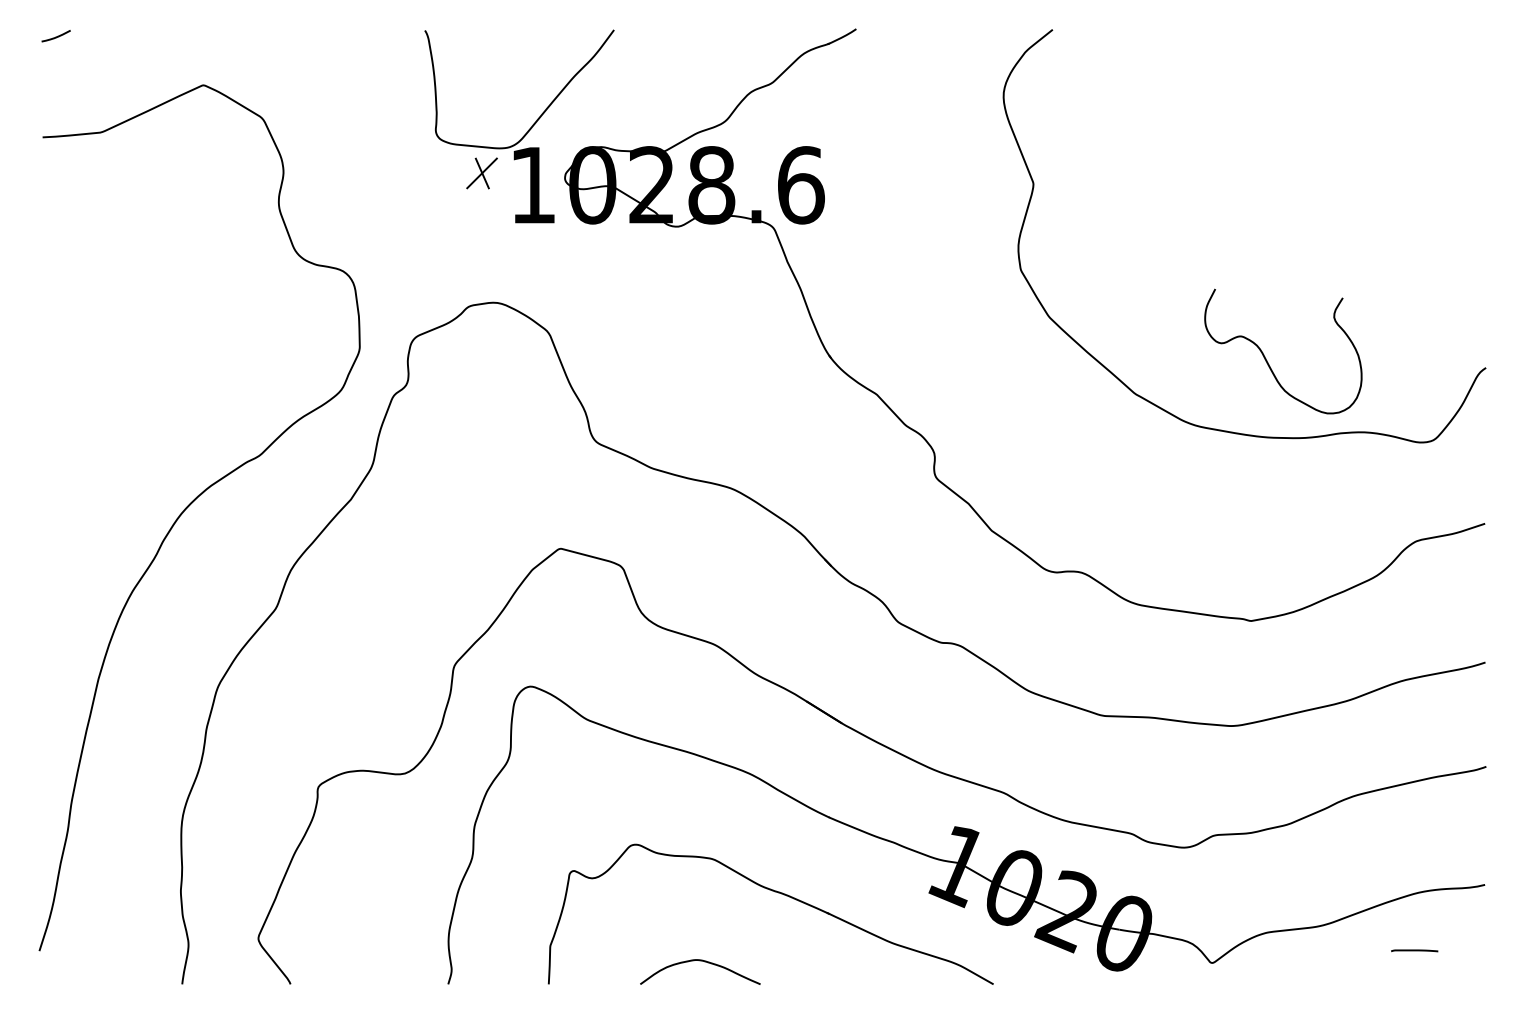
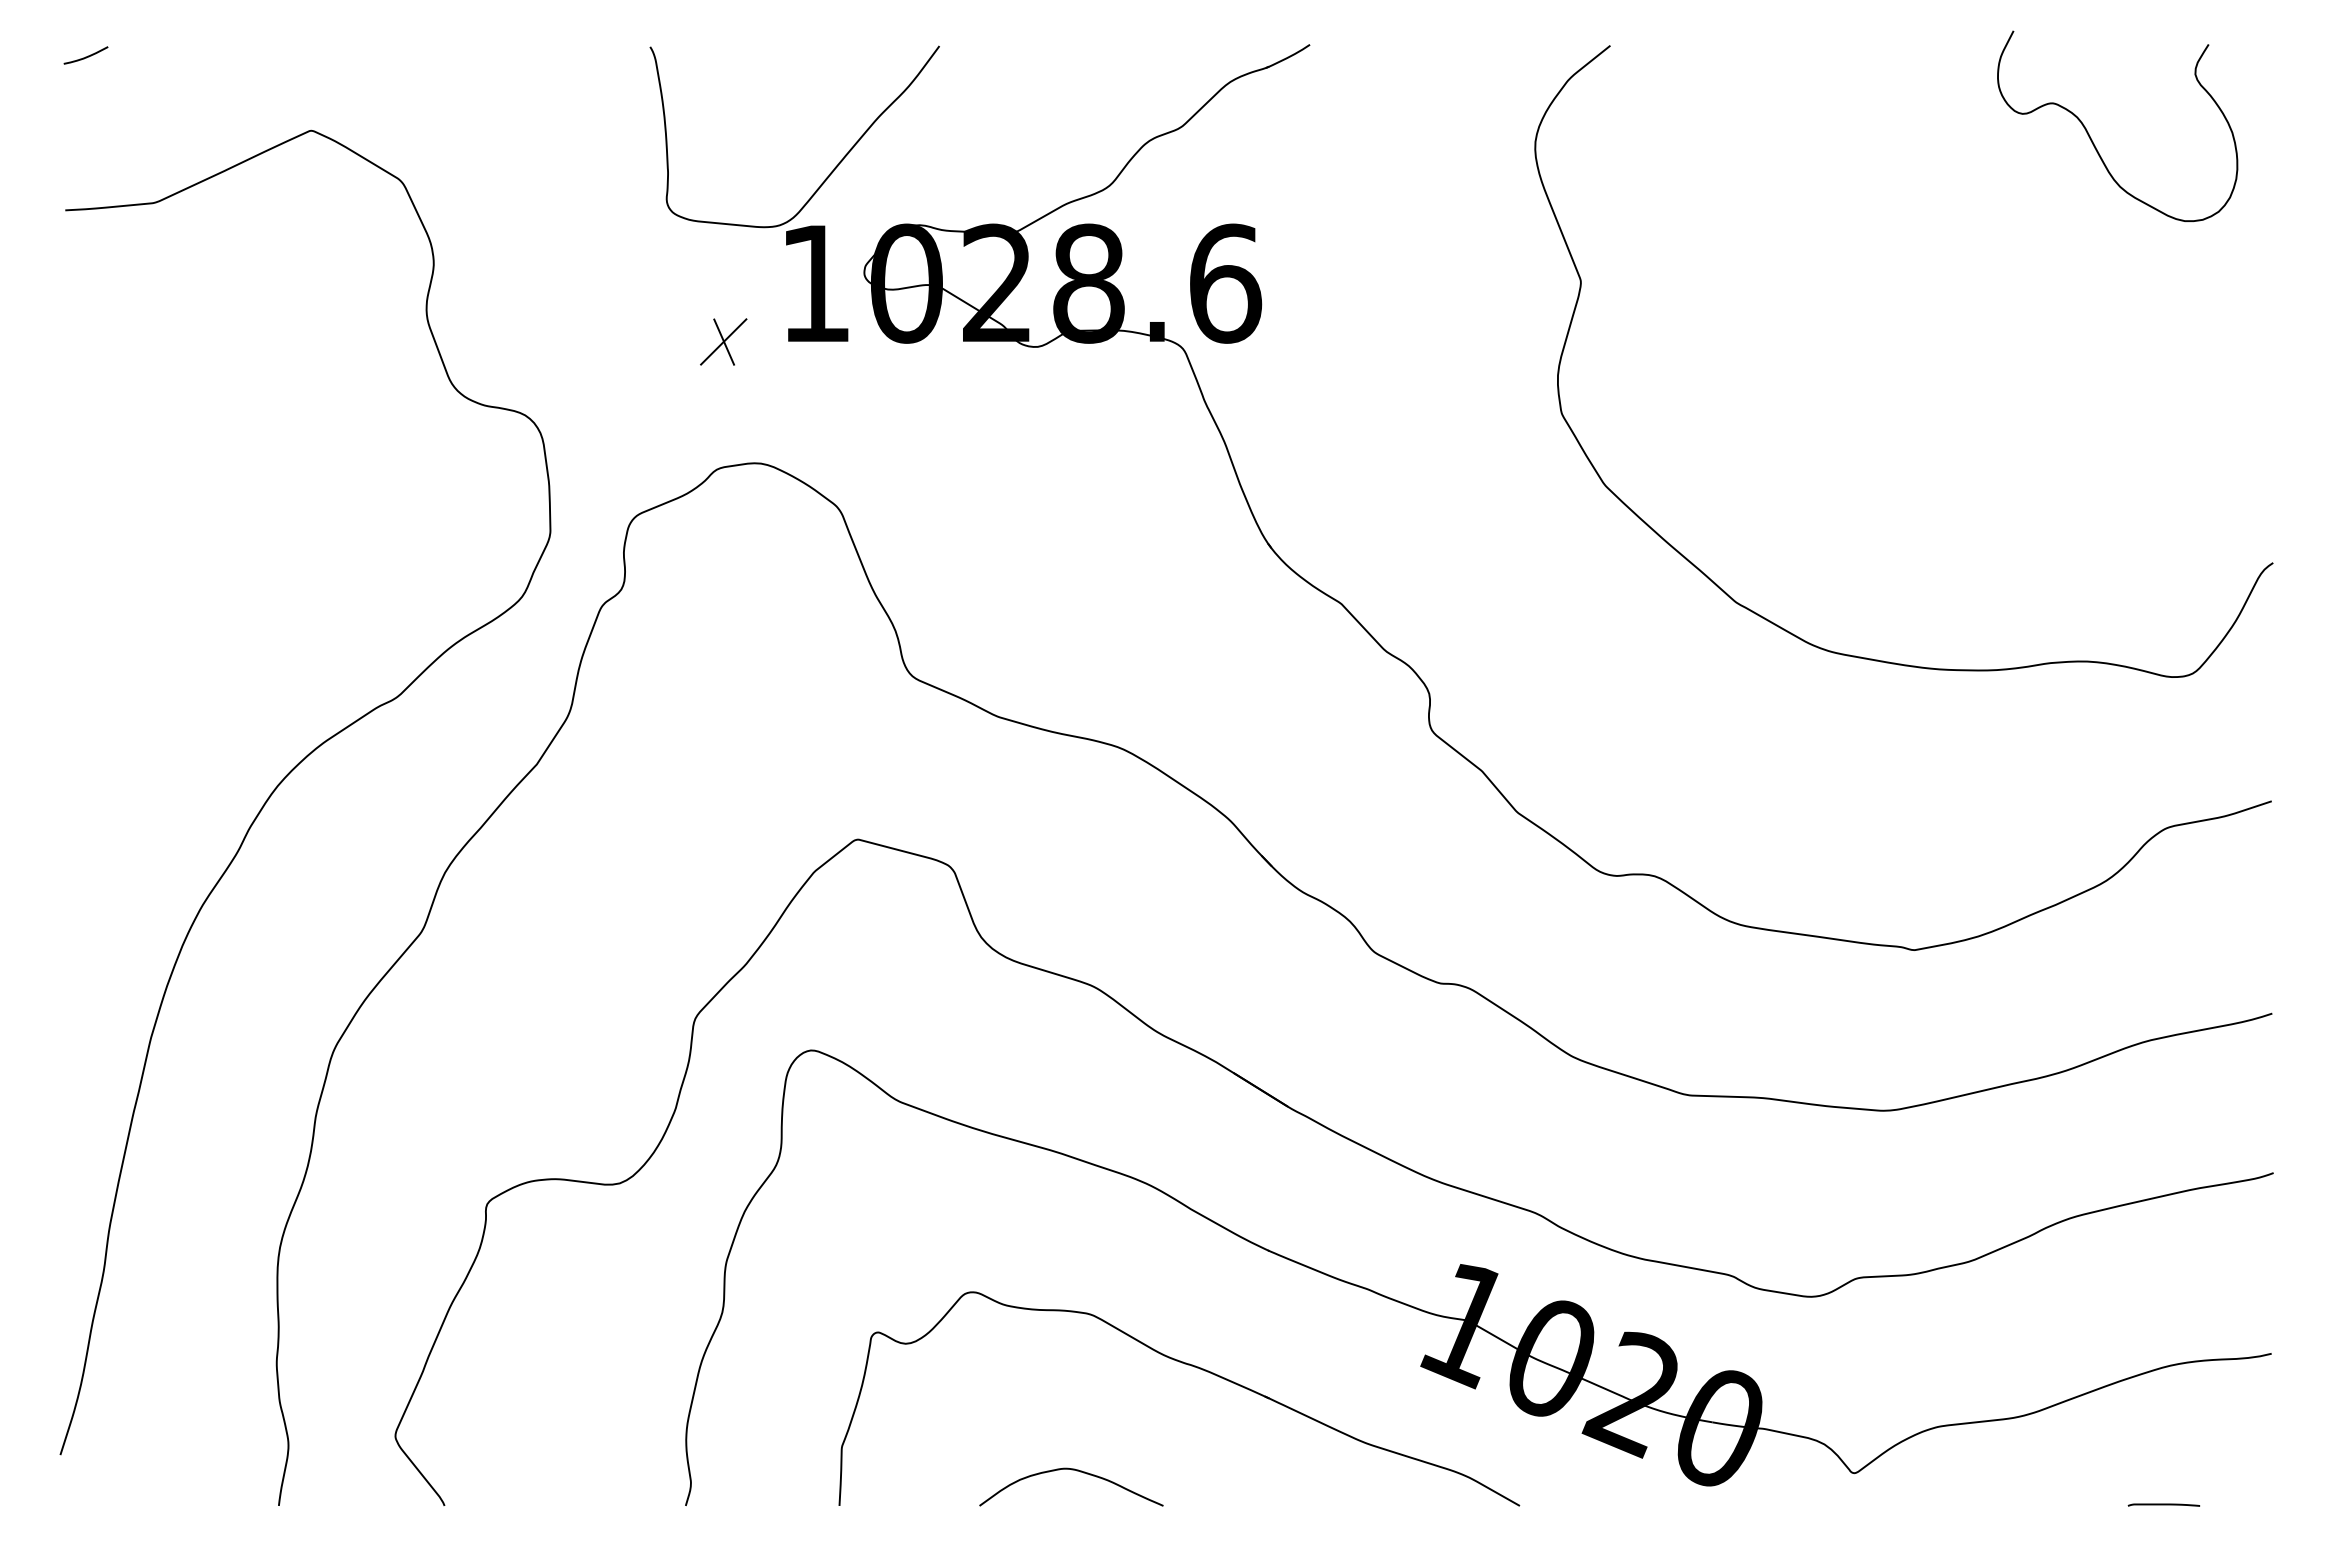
part: (481, 173) -> (722, 342), moved
curve: (1267, 360) -> (2093, 140), moved
line: (1414, 950) -> (2163, 1504), moved

